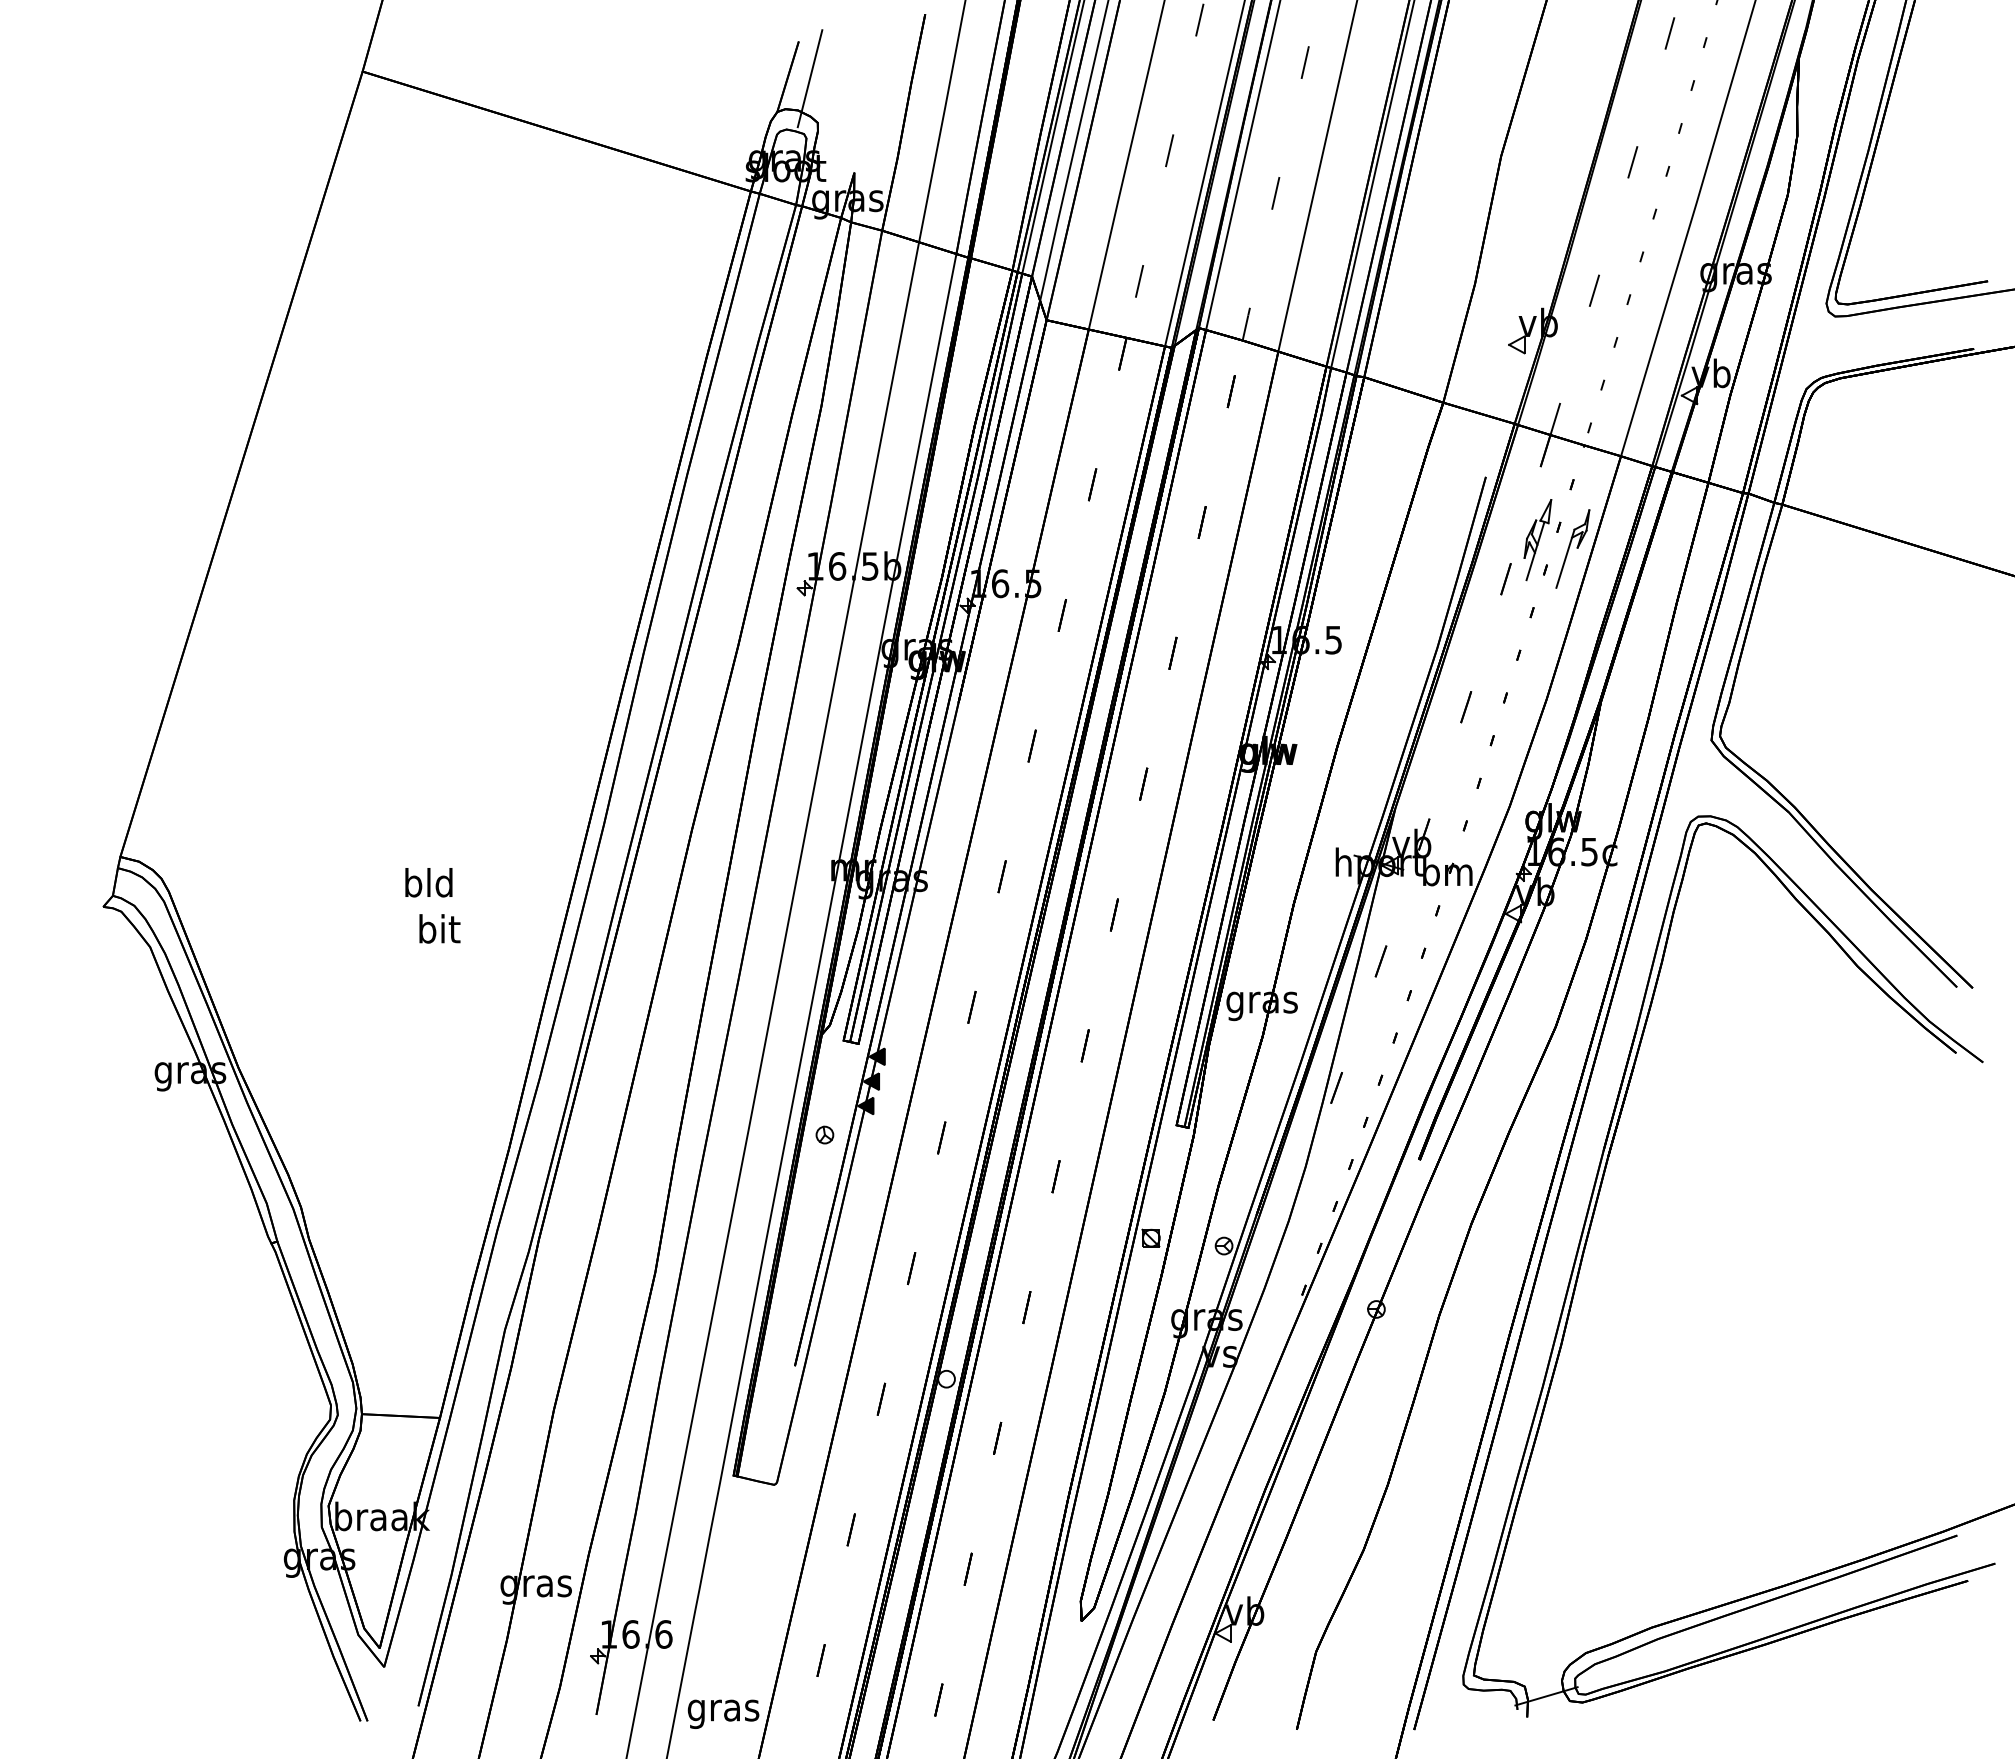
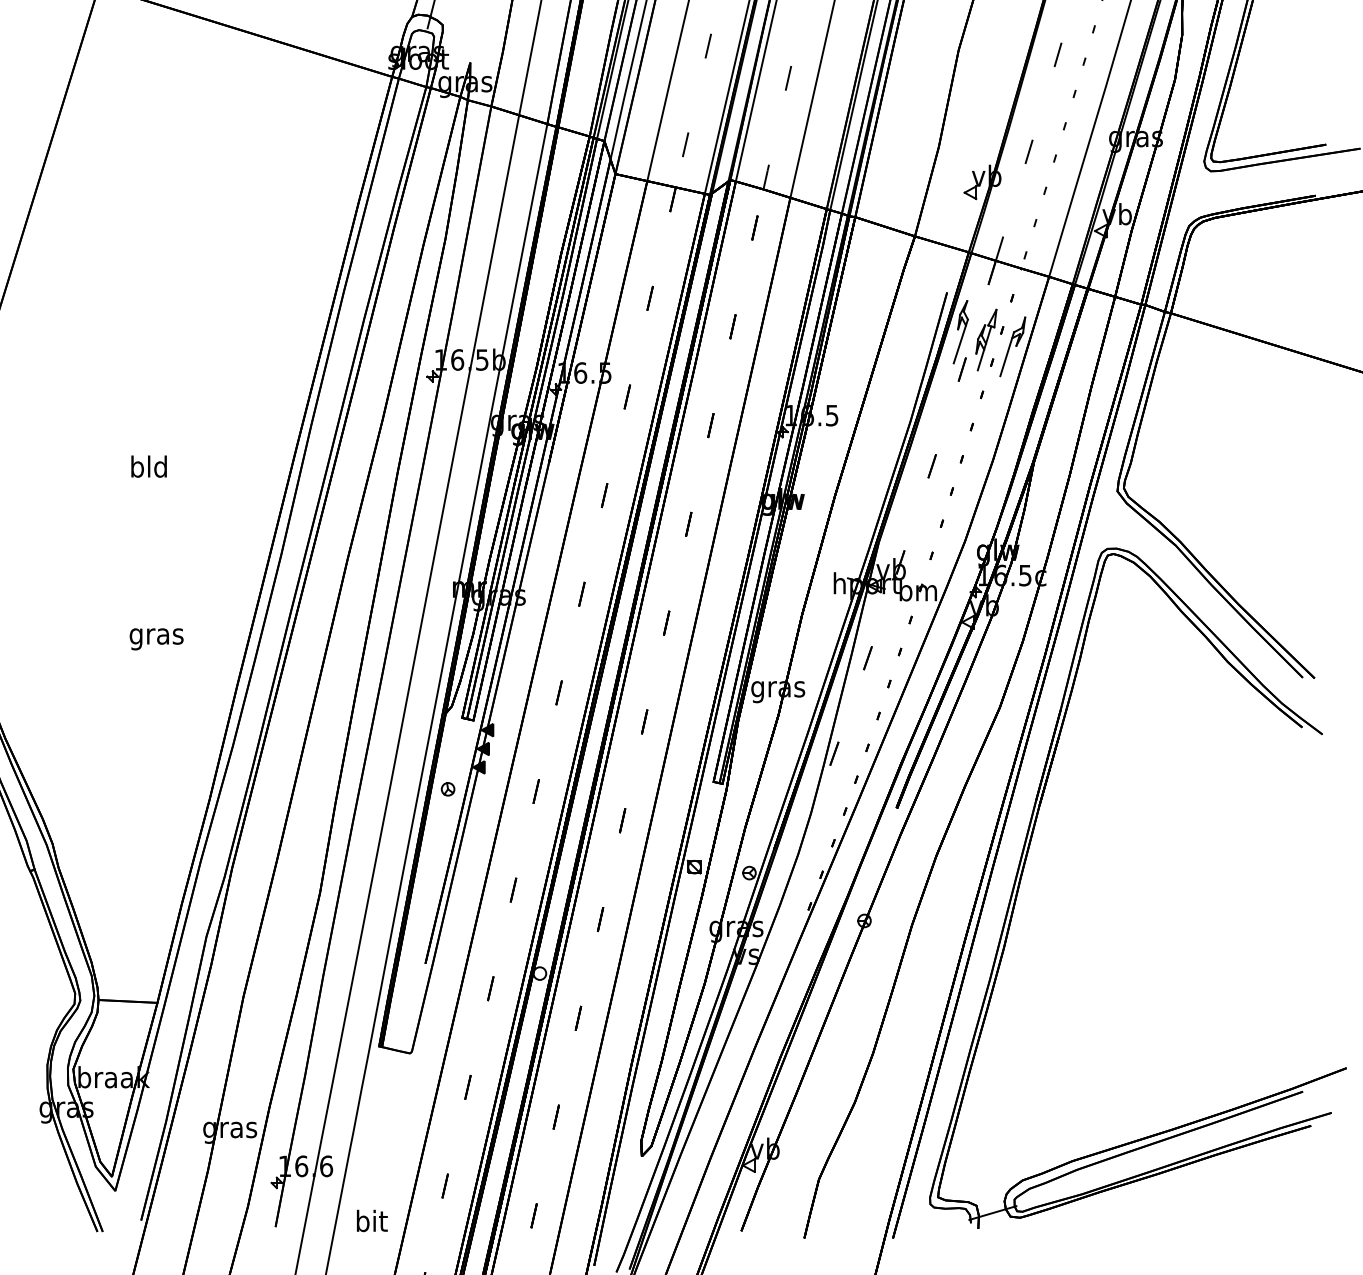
part: (1503, 529) -> (960, 332), added
text: (428, 882) -> (148, 466), moved
text: (438, 932) -> (156, 636), bit -> gras
text: (723, 1710) -> (371, 1223), gras -> bit

